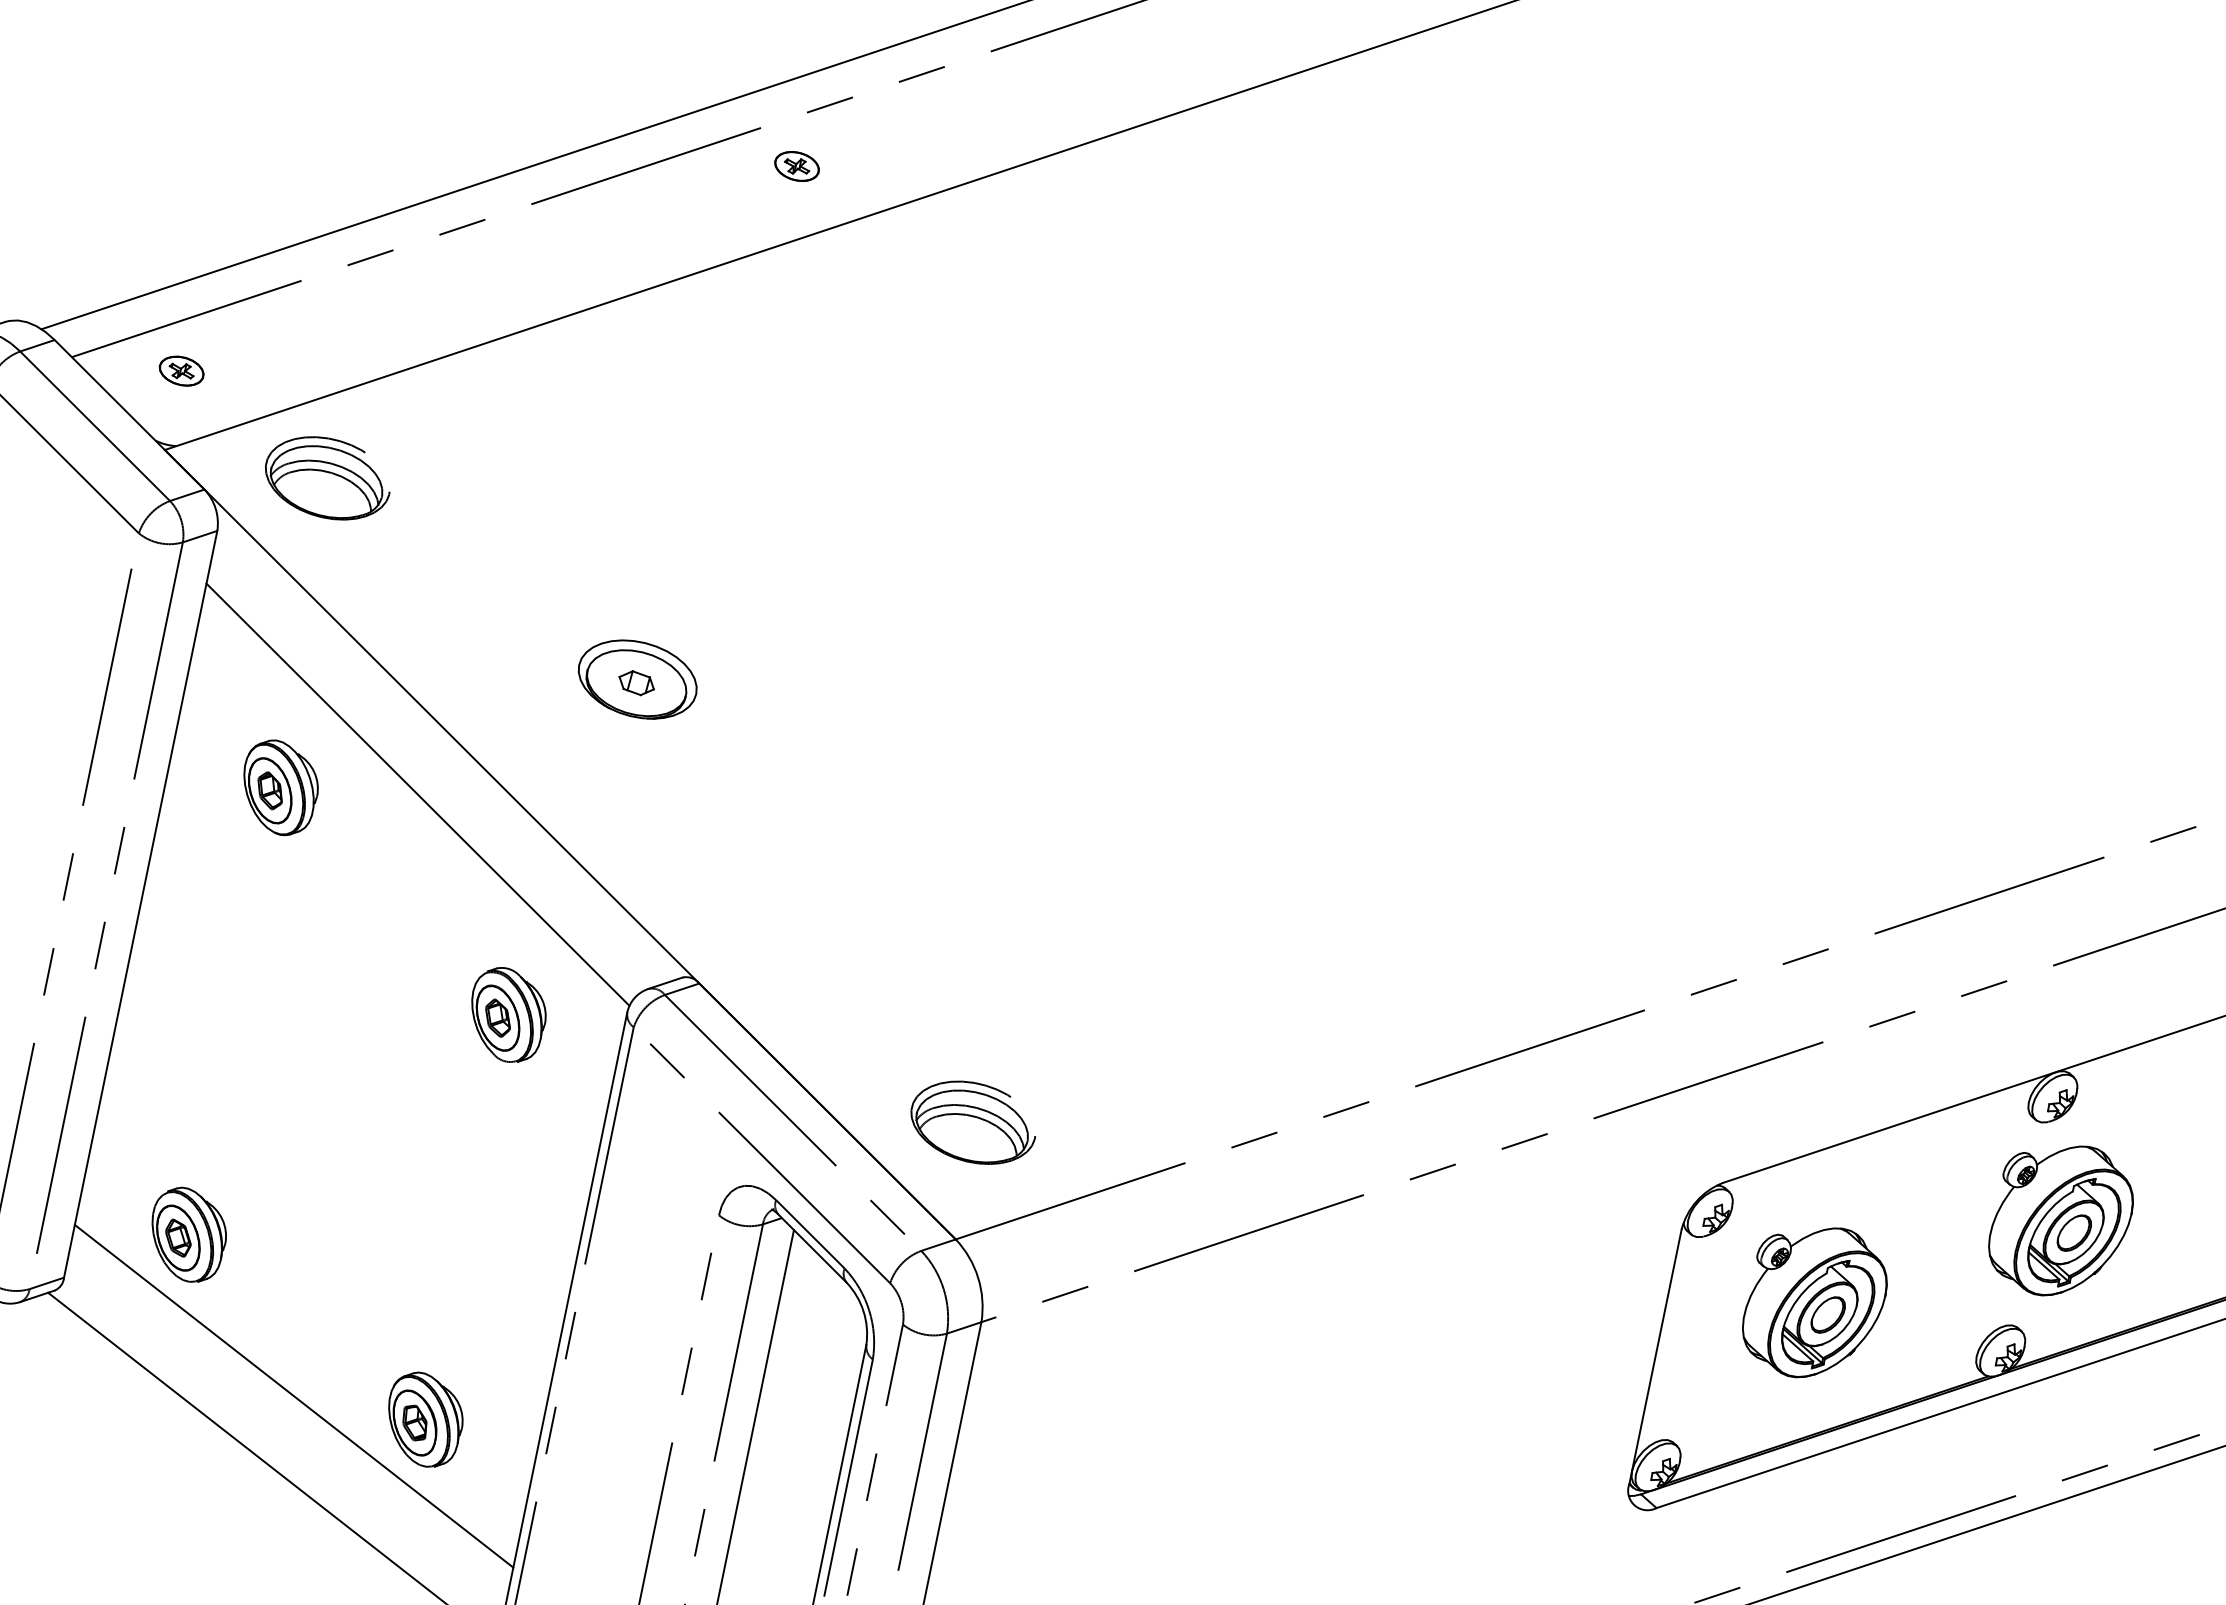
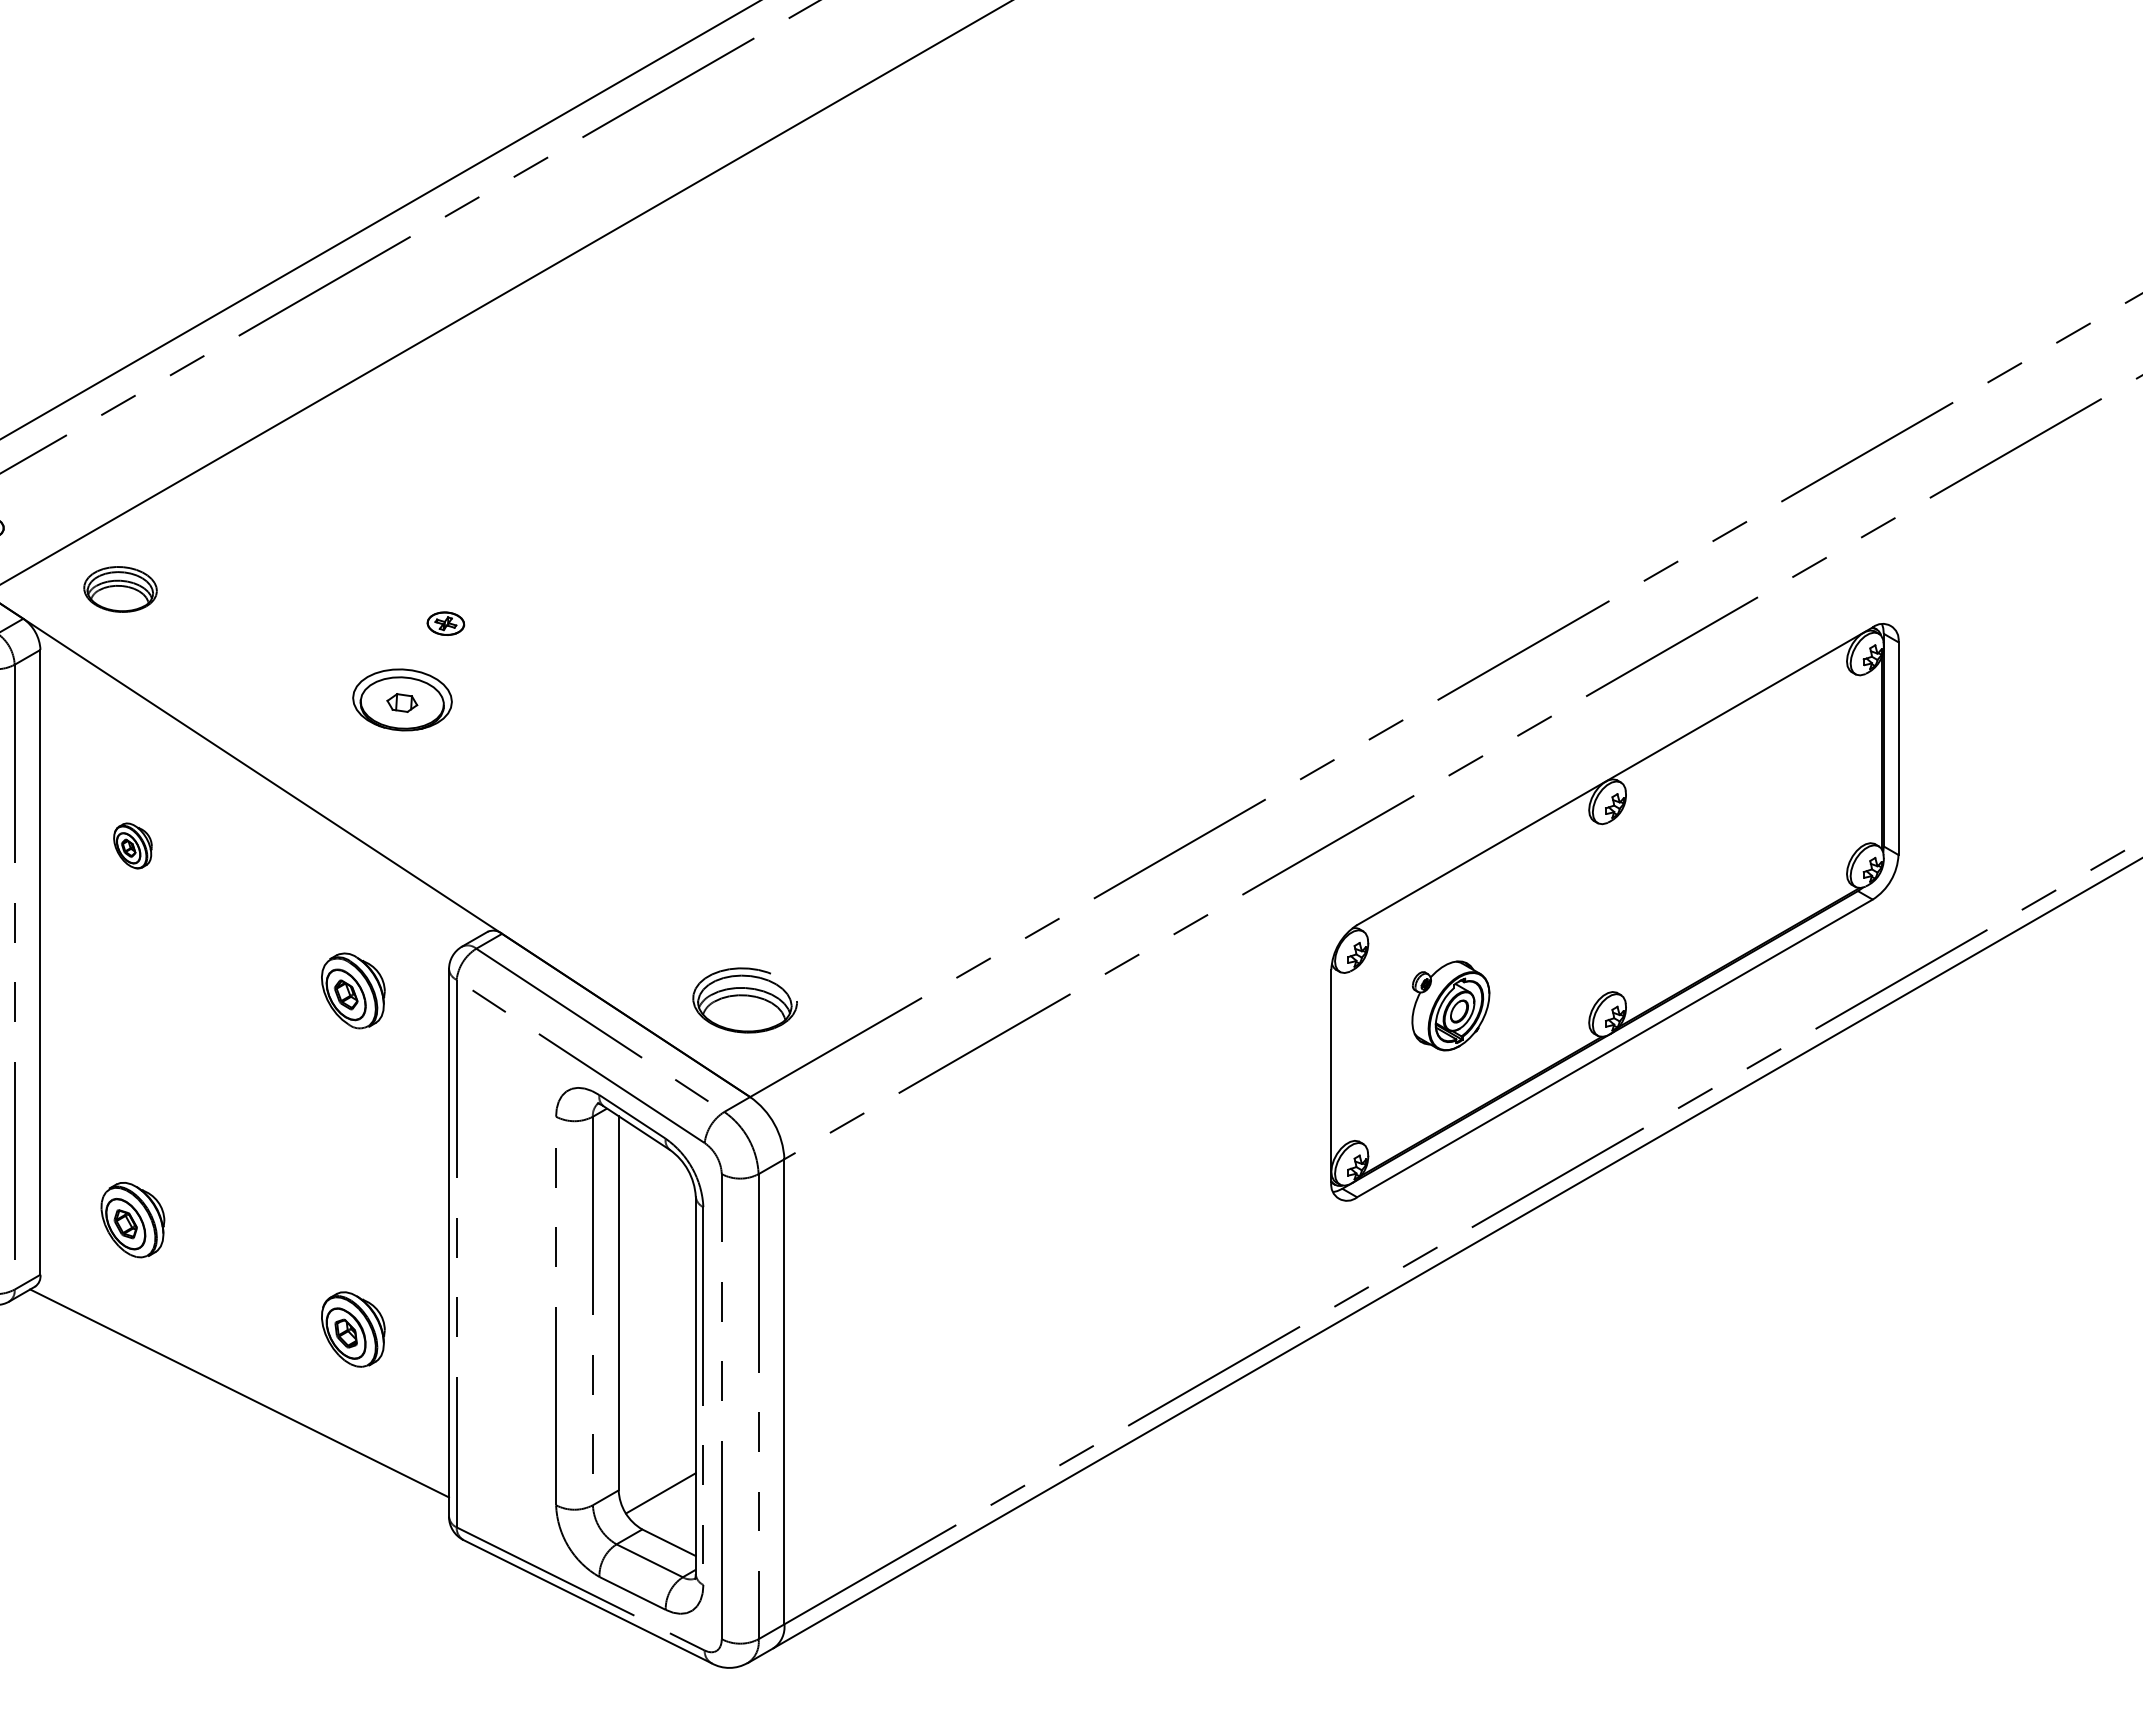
part: (796, 166) -> (445, 623), moved
part: (327, 478) -> (120, 589), size x0.7
part: (279, 787) -> (132, 845), size x0.6
line: (417, 794) -> (244, 828), removed
part: (2061, 1220) -> (1634, 899), removed
part: (1815, 1301) -> (1450, 1005), size x0.7
line: (293, 1395) -> (244, 1331), removed

